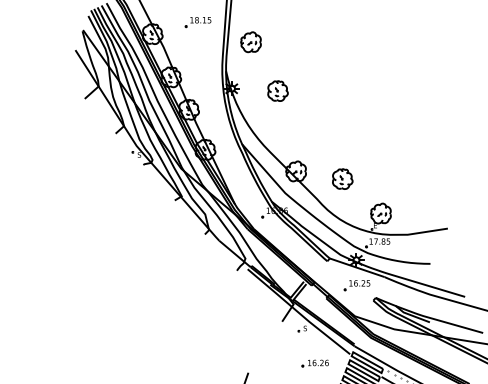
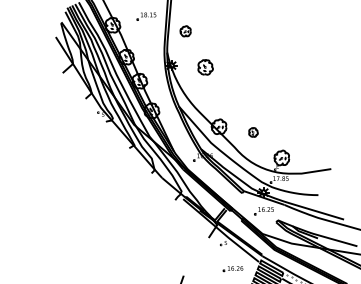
part: (250, 42) -> (185, 31), size x0.7
part: (342, 179) -> (253, 132), size x0.6

